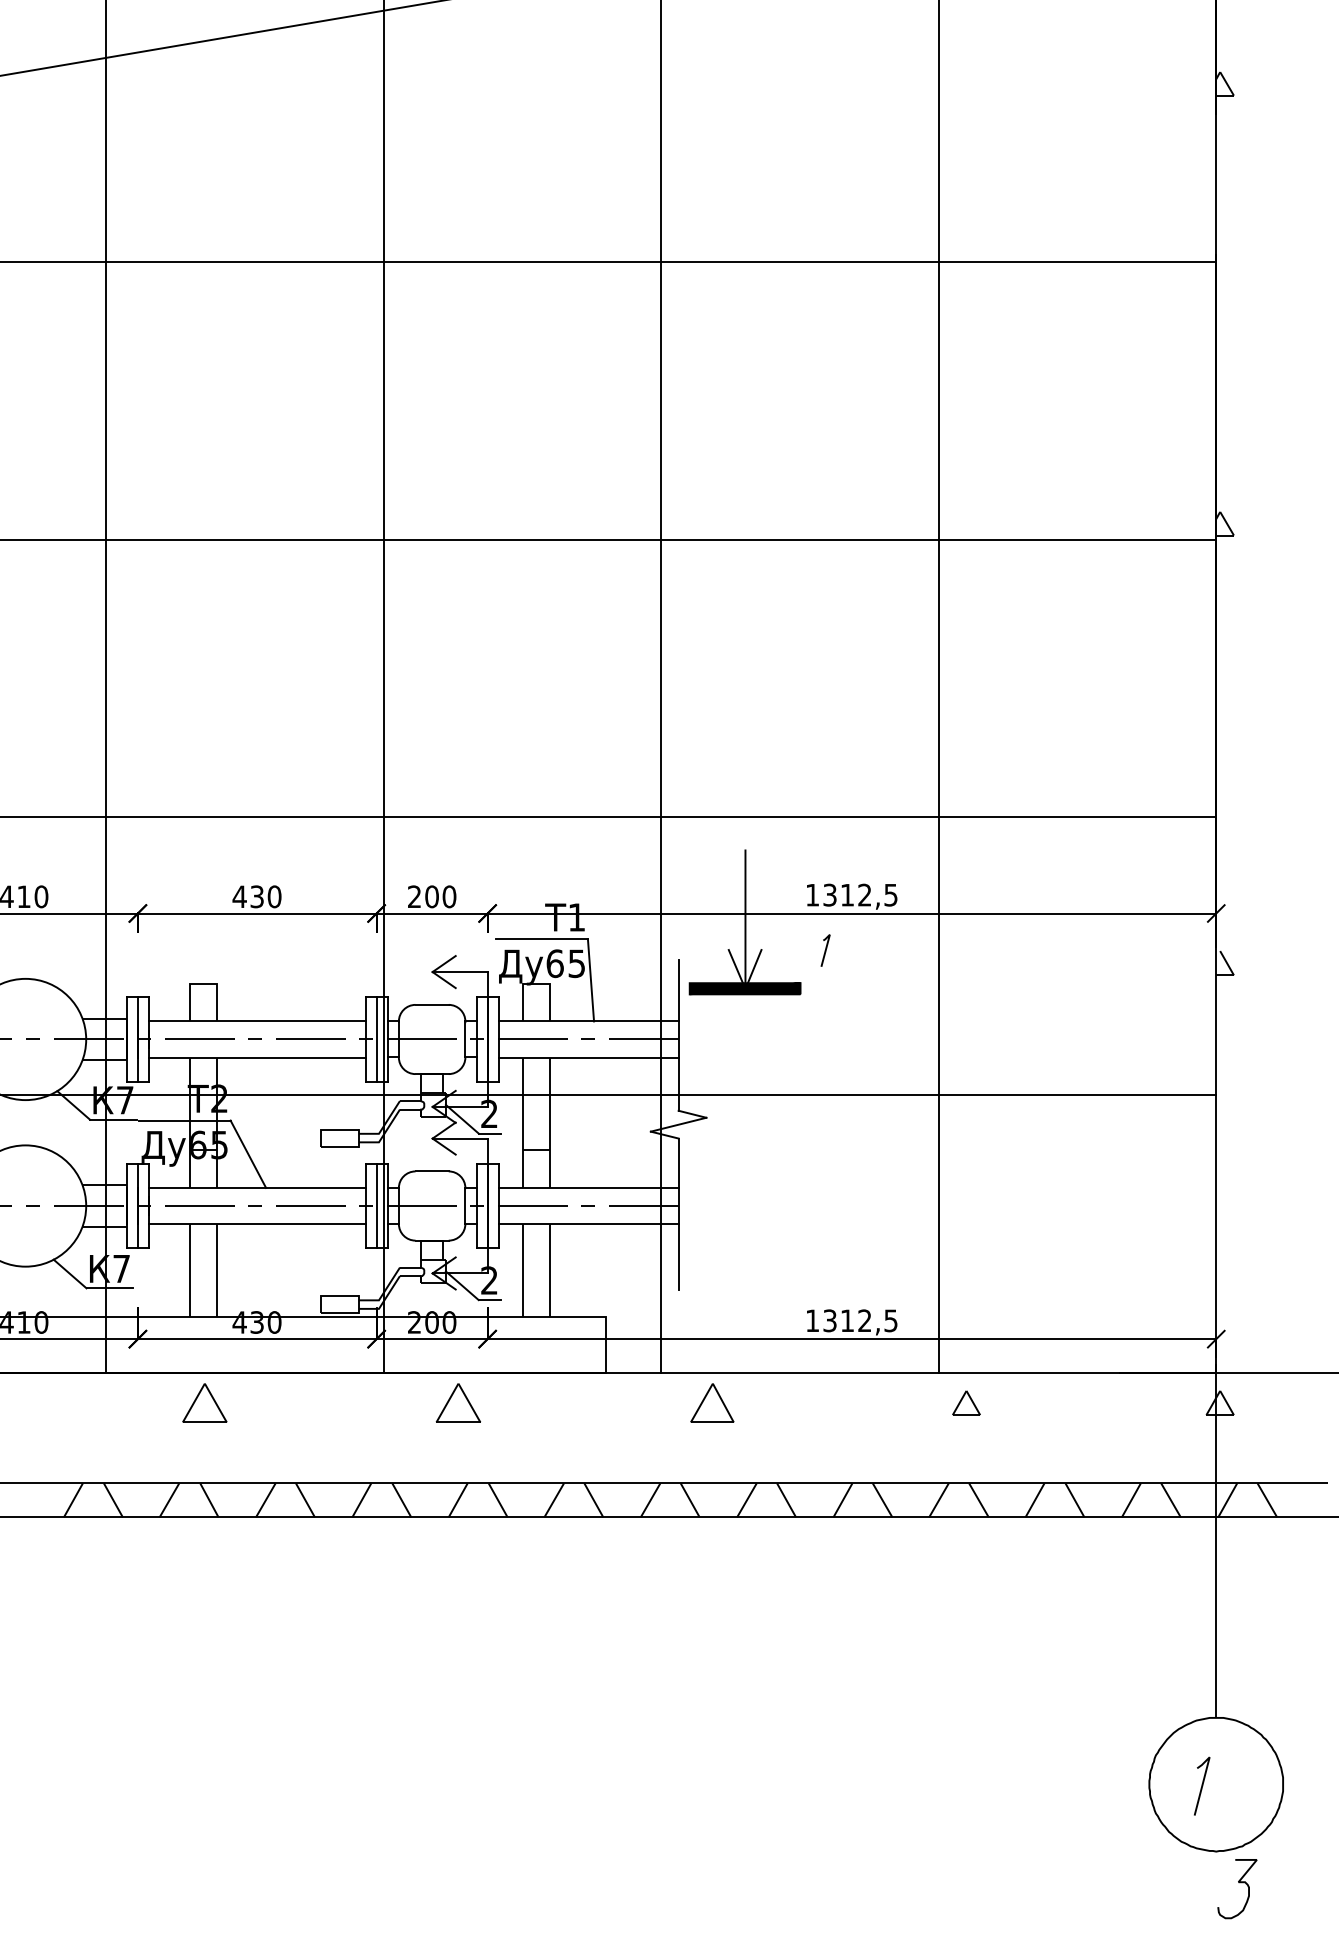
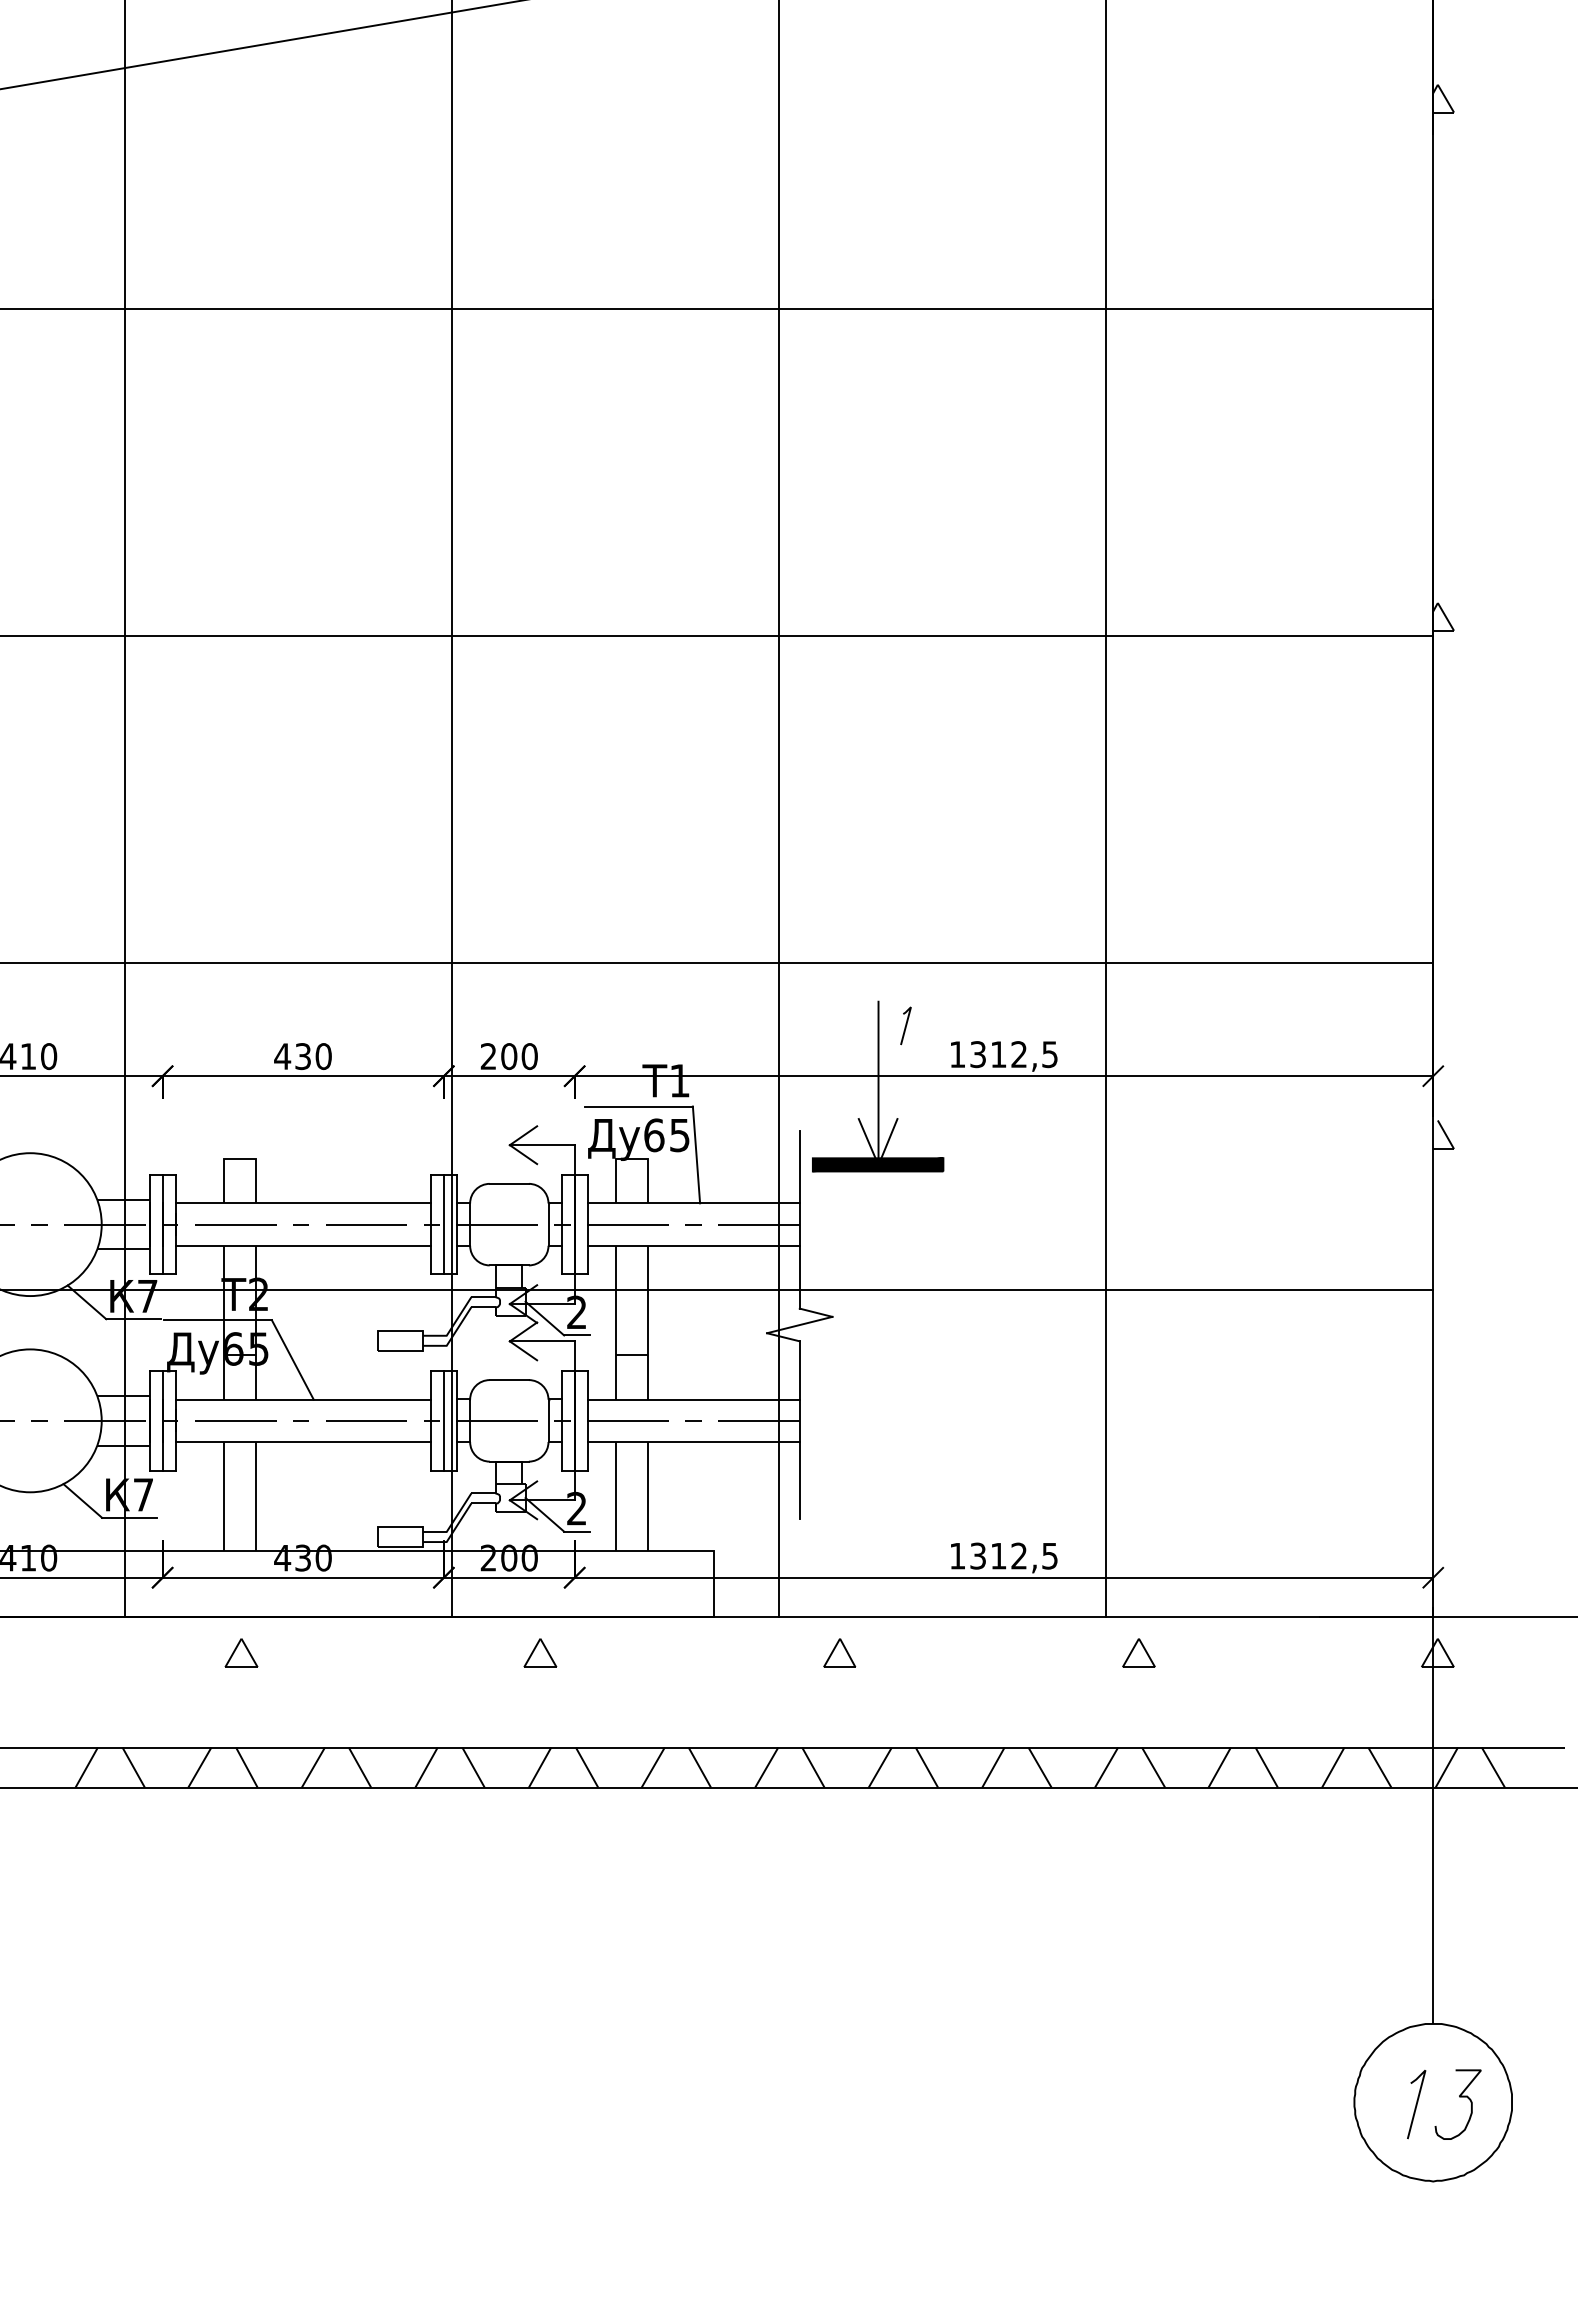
line: (825, 950) -> (905, 1025), moved
part: (204, 1402) -> (241, 1652), size x0.62
part: (458, 1402) -> (540, 1652), size x0.62
part: (712, 1402) -> (839, 1652), size x0.62
curve: (1238, 1882) -> (1459, 2097), moved

